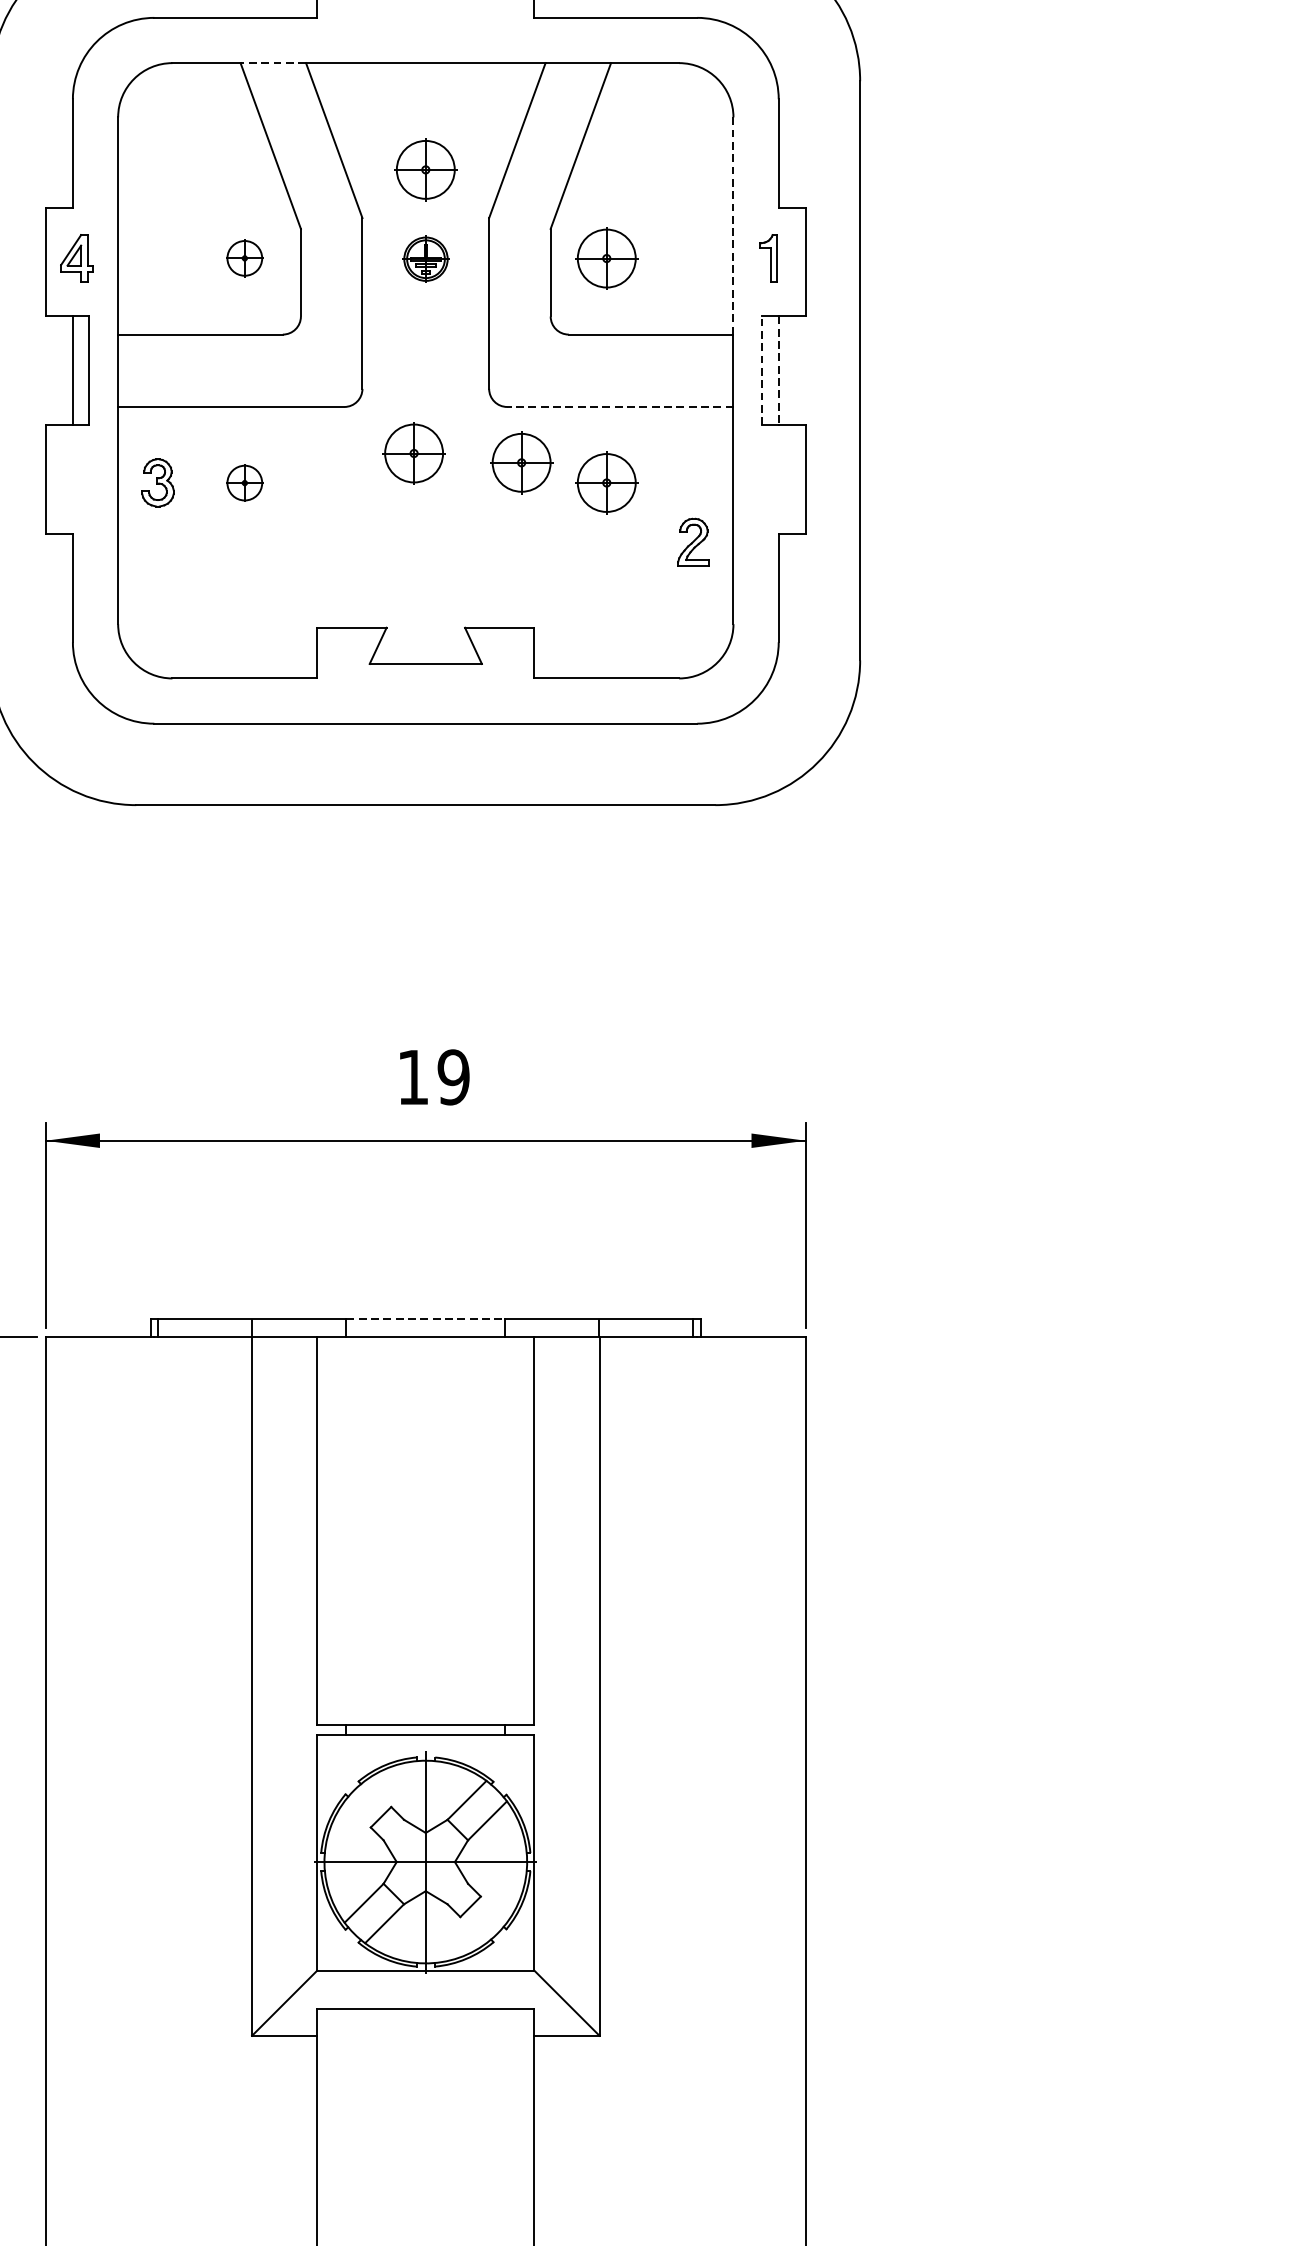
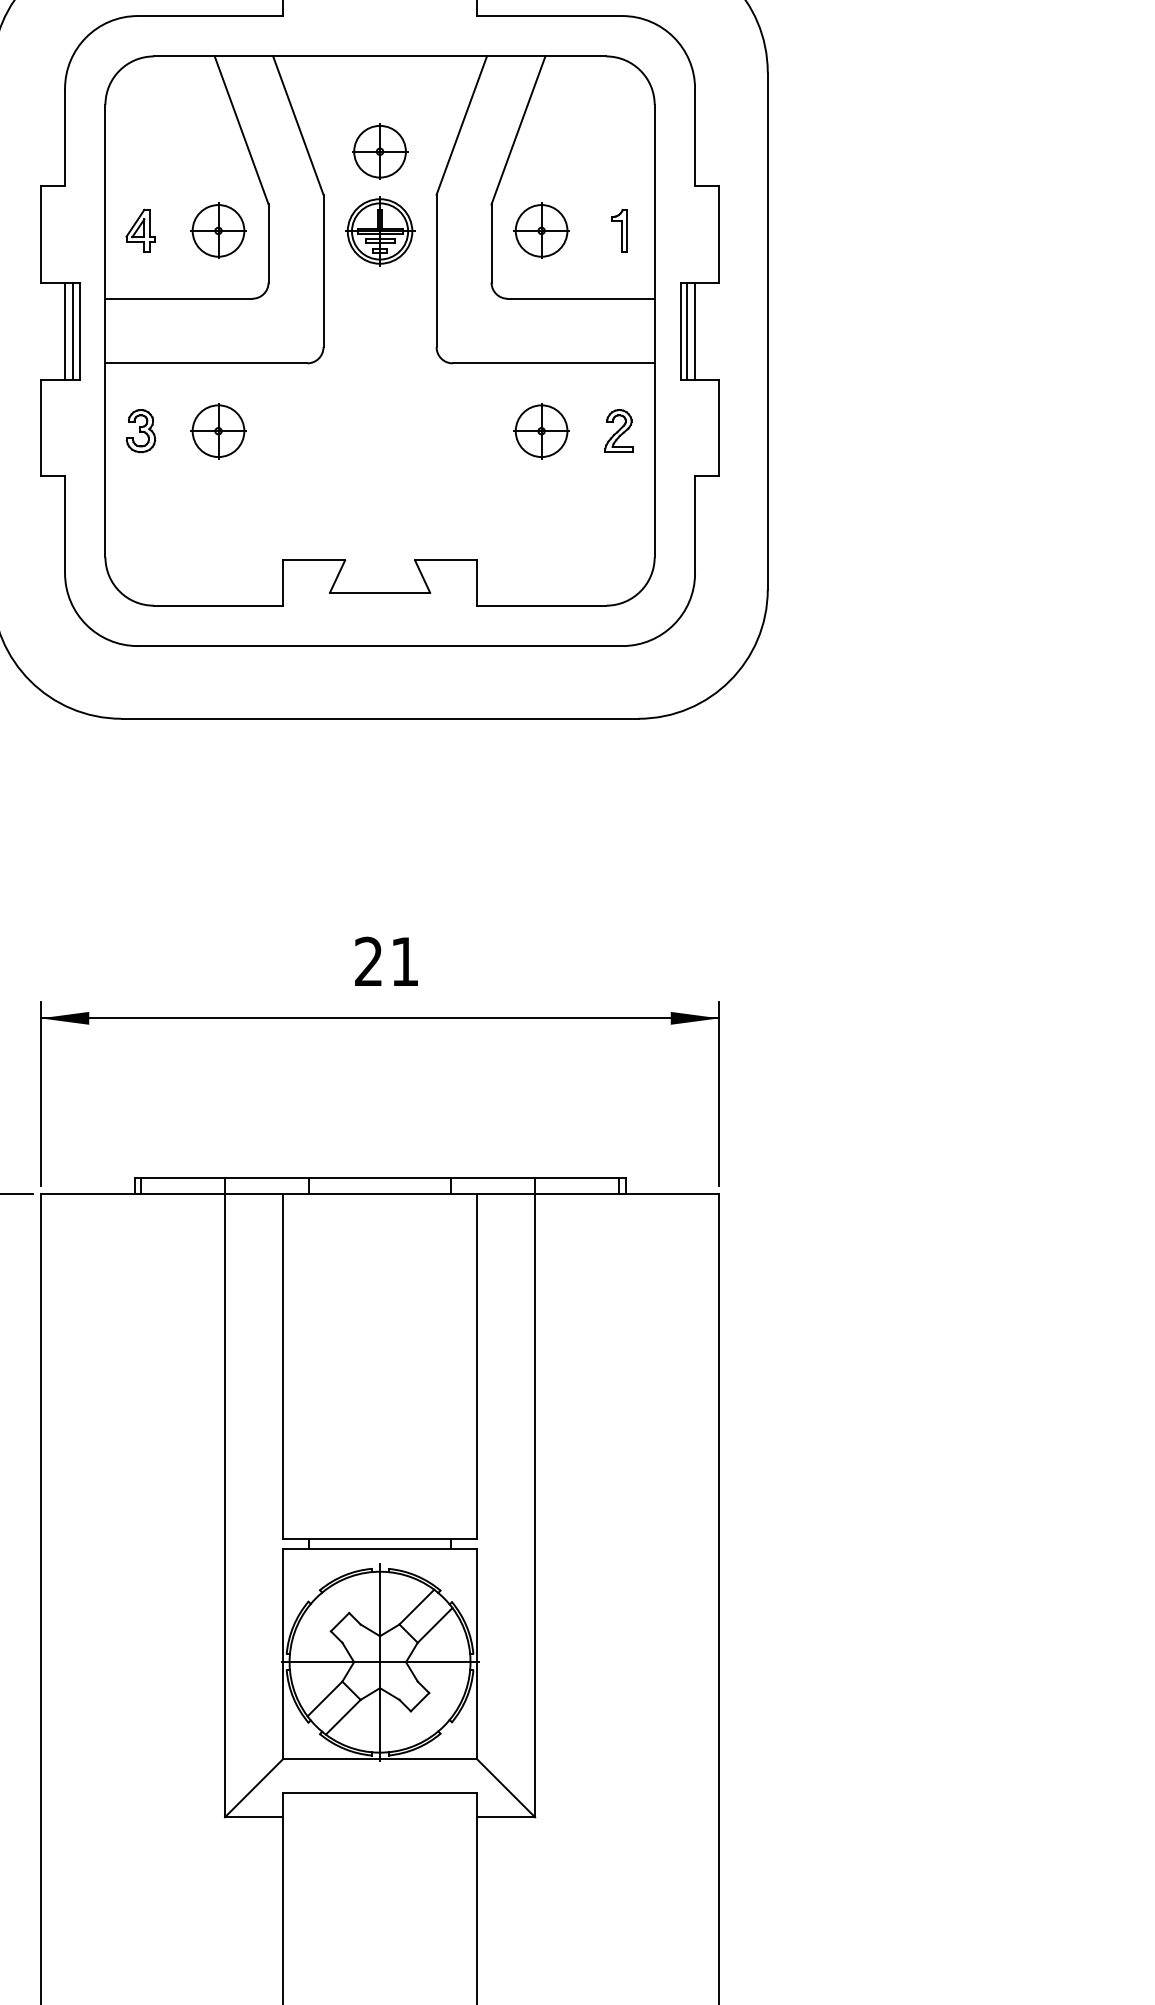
line: (272, 63) -> (243, 56), dashed -> solid
line: (733, 225) -> (654, 201), dashed -> solid
part: (76, 258) -> (140, 230), moved
part: (244, 258) -> (218, 230), size x1.67
part: (769, 258) -> (619, 230), moved
part: (426, 259) -> (380, 231), size x1.67
line: (82, 370) -> (73, 330), added
line: (762, 370) -> (680, 330), dashed -> solid
line: (770, 370) -> (687, 330), added
line: (779, 371) -> (695, 331), dashed -> solid
line: (620, 407) -> (553, 363), dashed -> solid
part: (413, 453) -> (369, 404), removed
part: (521, 463) -> (465, 413), removed
part: (244, 483) -> (218, 431), size x1.67
part: (692, 541) -> (618, 430), moved
text: (434, 1077) -> (387, 961), 19 -> 21
line: (426, 1319) -> (380, 1177), dashed -> solid

